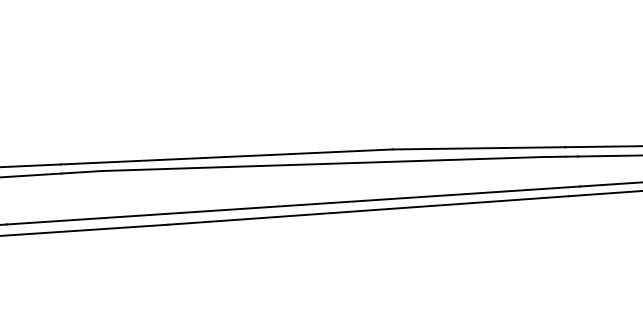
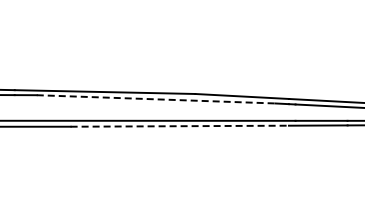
line: (322, 164) -> (156, 99), solid -> dashed
line: (369, 210) -> (180, 126), solid -> dashed

